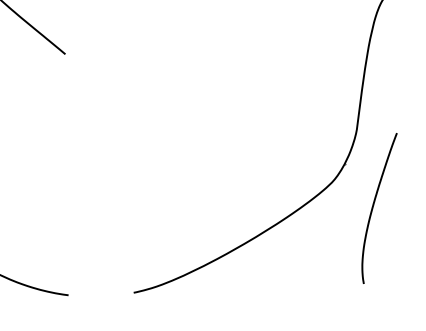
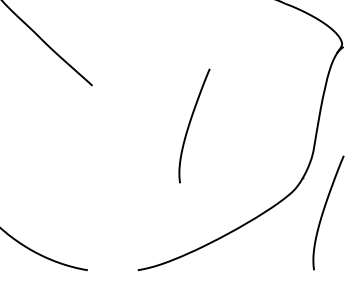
curve: (195, 99) -> (190, 124), added

